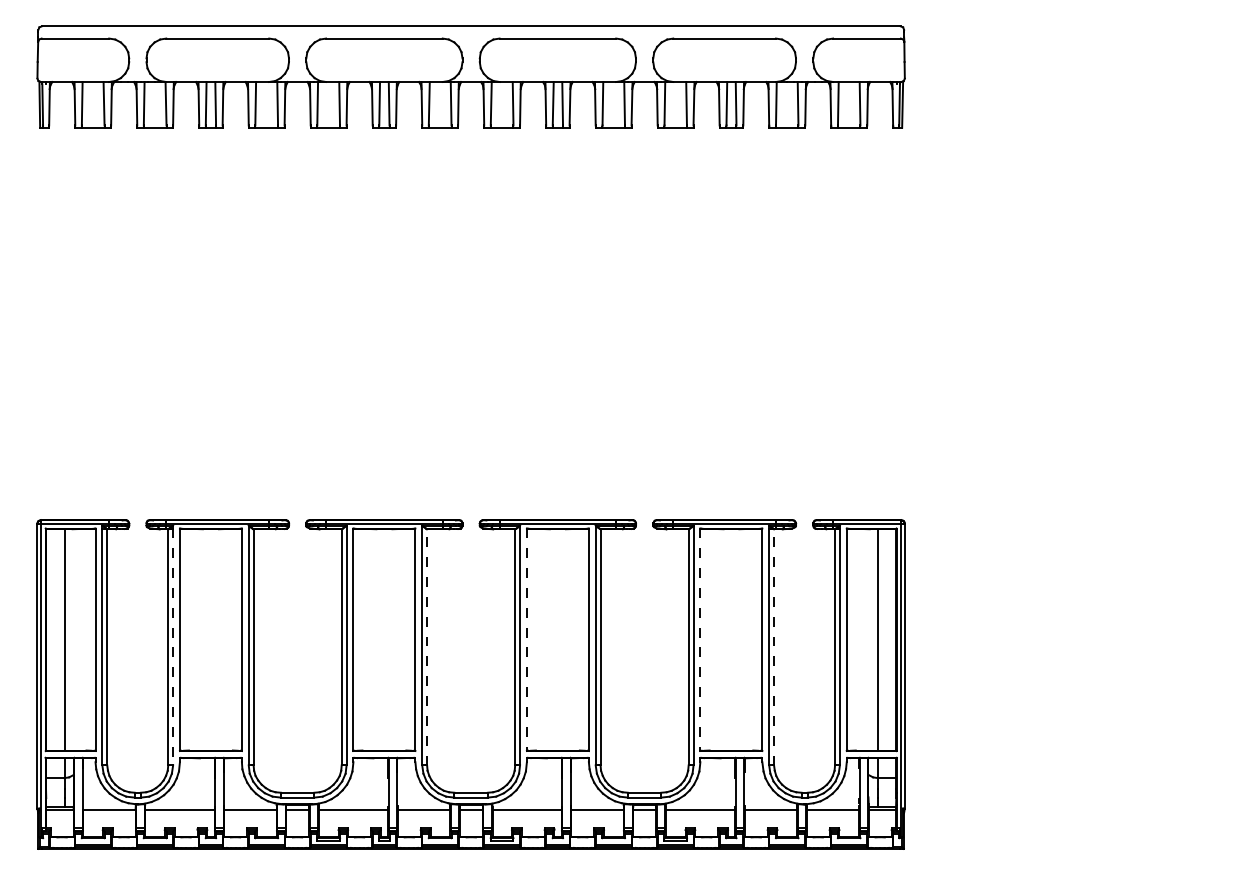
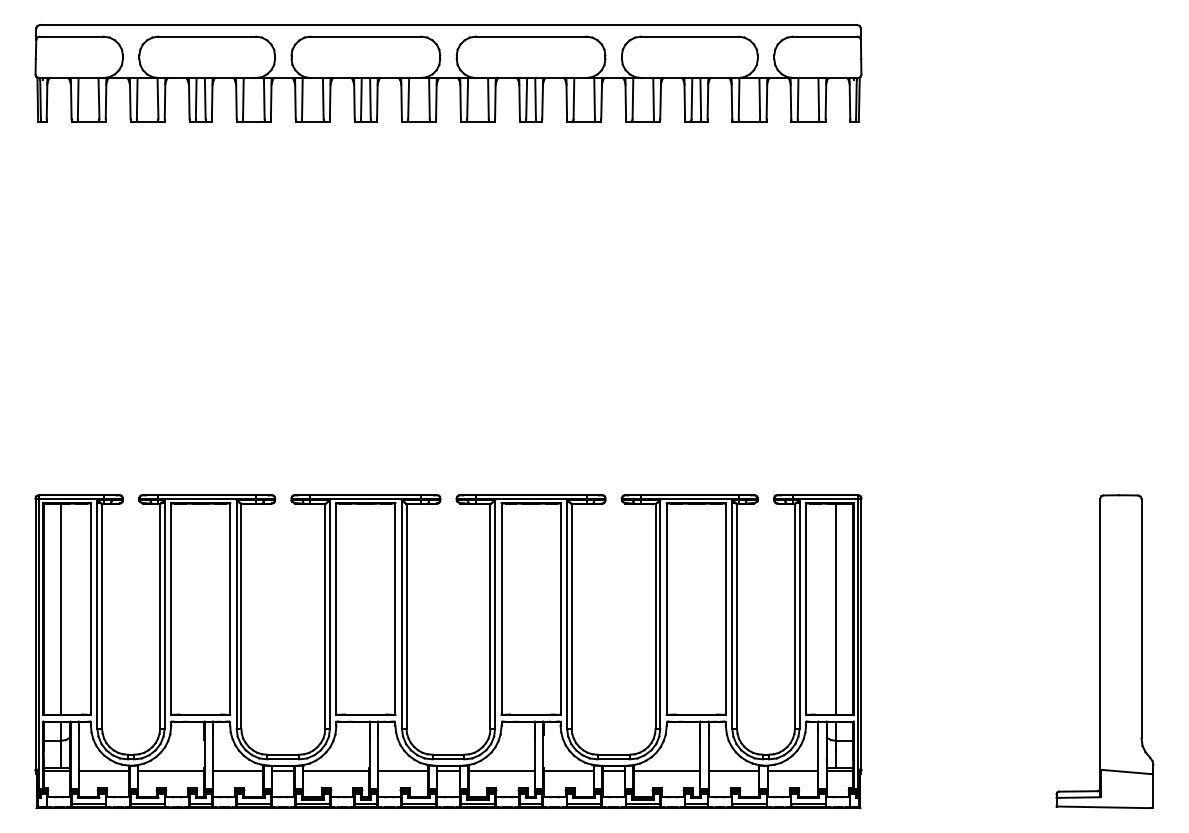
line: (526, 640) -> (501, 609), dashed -> solid
line: (700, 640) -> (666, 609), dashed -> solid
line: (427, 646) -> (406, 615), dashed -> solid
line: (774, 646) -> (737, 615), dashed -> solid
line: (173, 647) -> (165, 616), dashed -> solid
part: (1160, 684) -> (1104, 651), added

